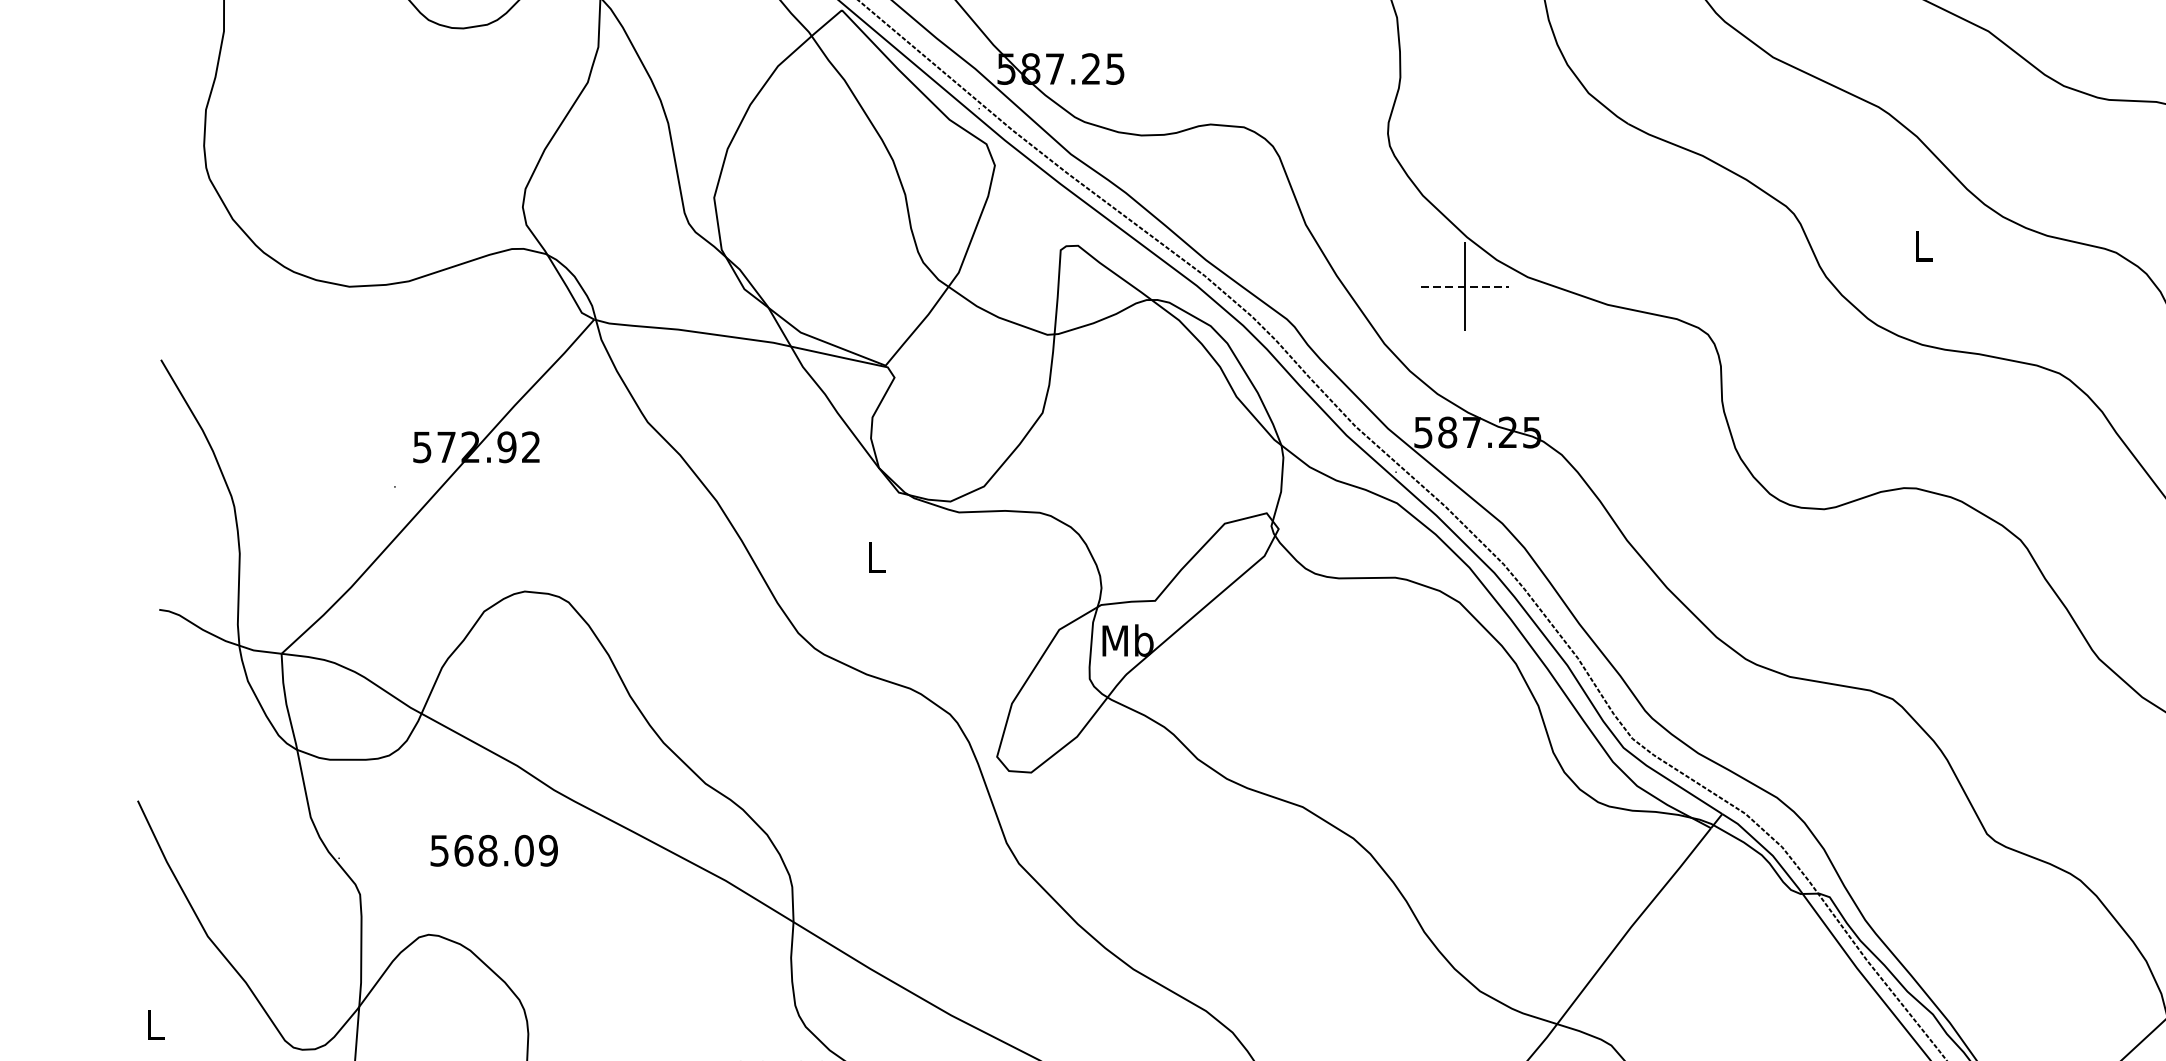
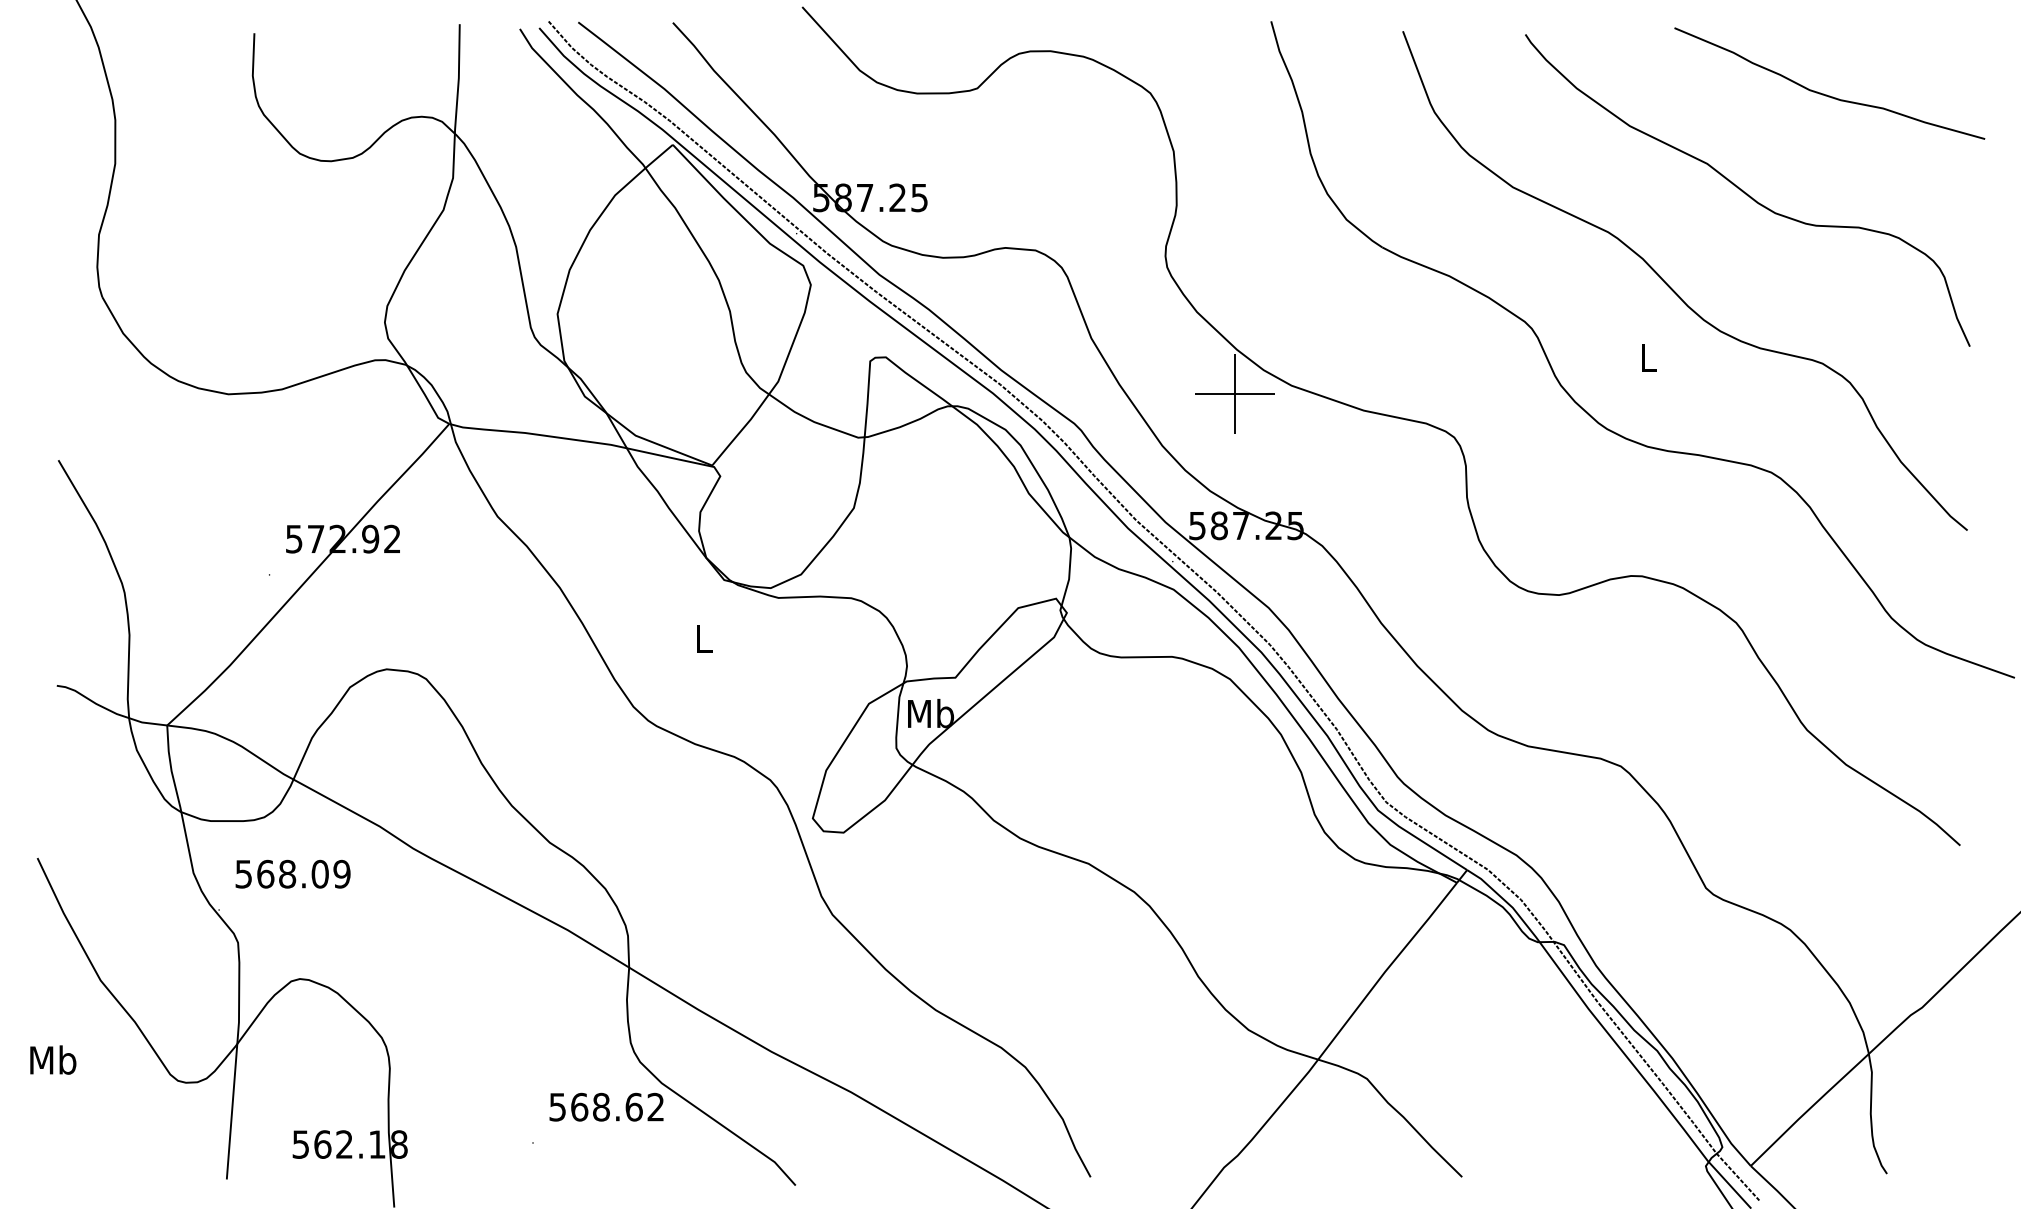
line: (1465, 286) -> (1235, 394), dashed -> solid
text: (493, 849) -> (292, 873), moved
text: (155, 1023) -> (53, 1059), L -> Mb

